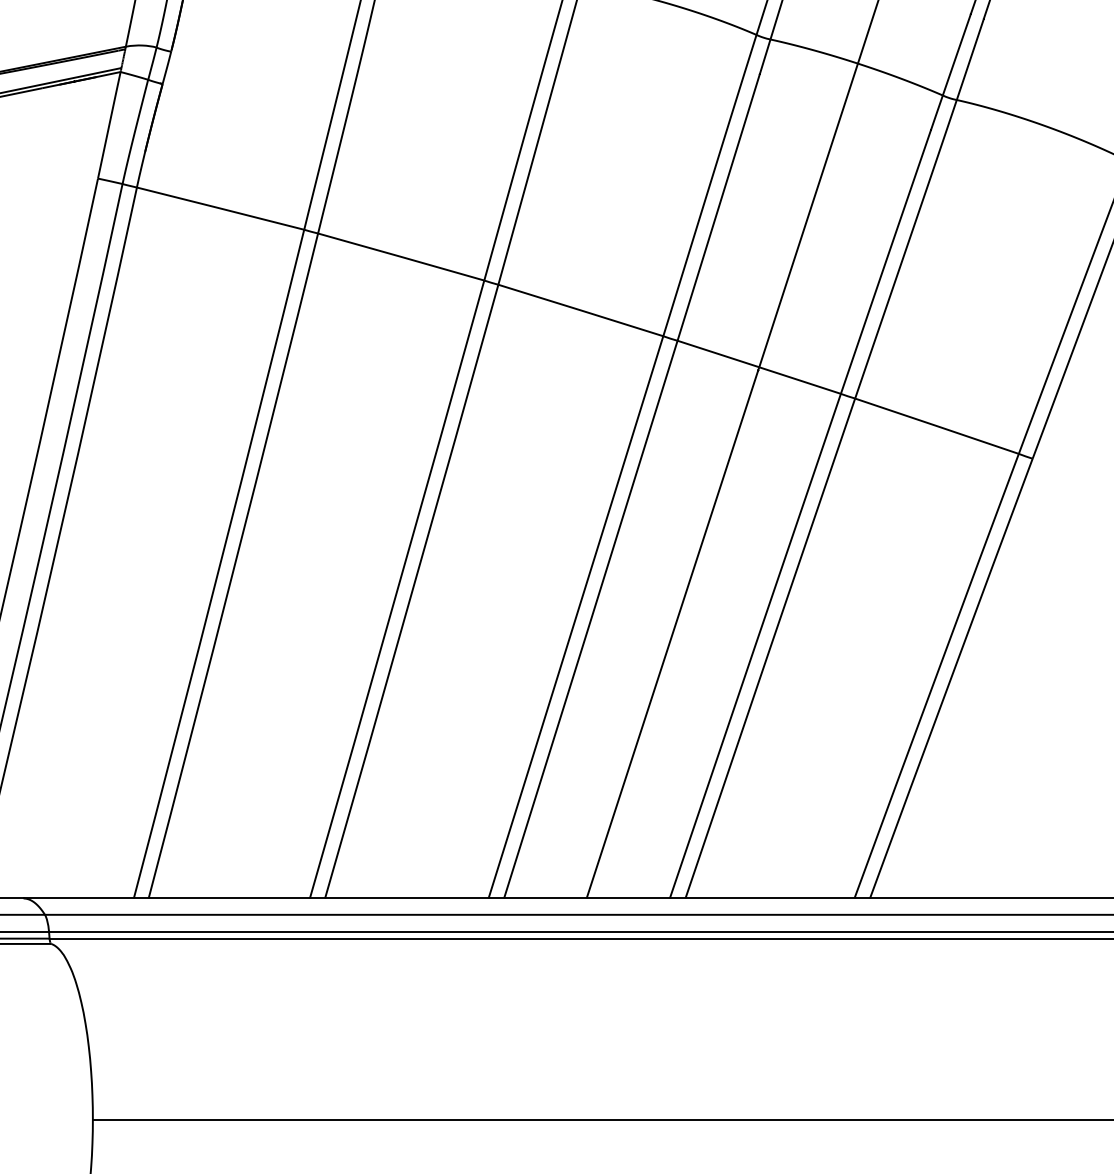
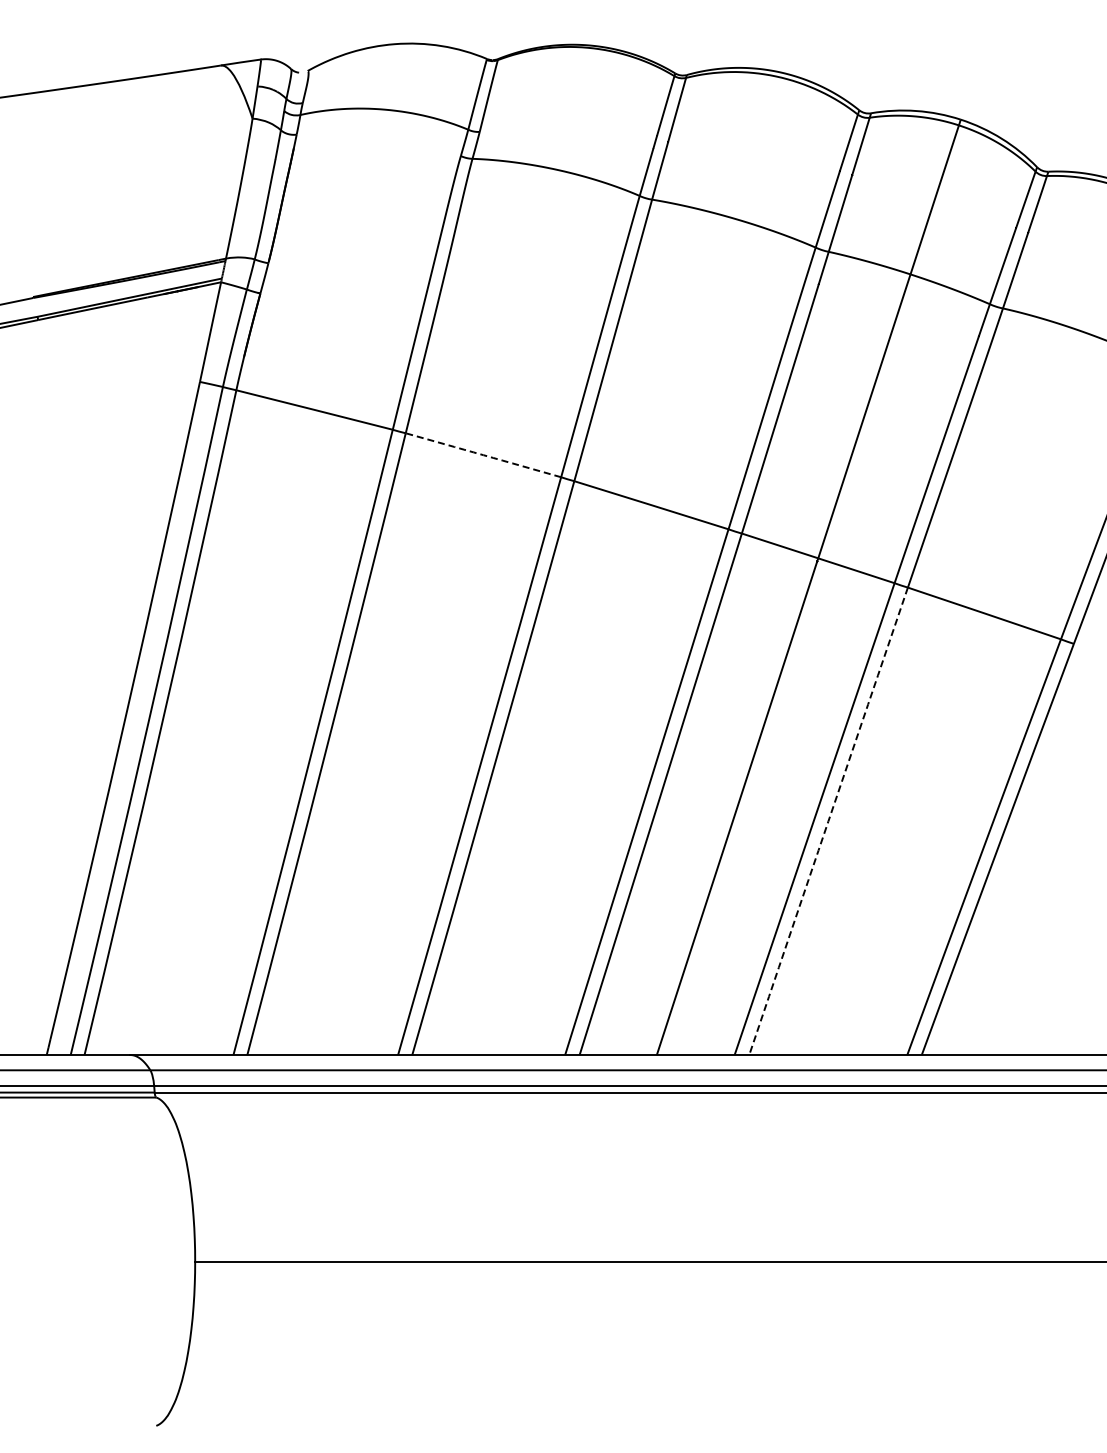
arc: (401, 257) -> (483, 455), solid -> dashed
arc: (770, 648) -> (828, 821), solid -> dashed

